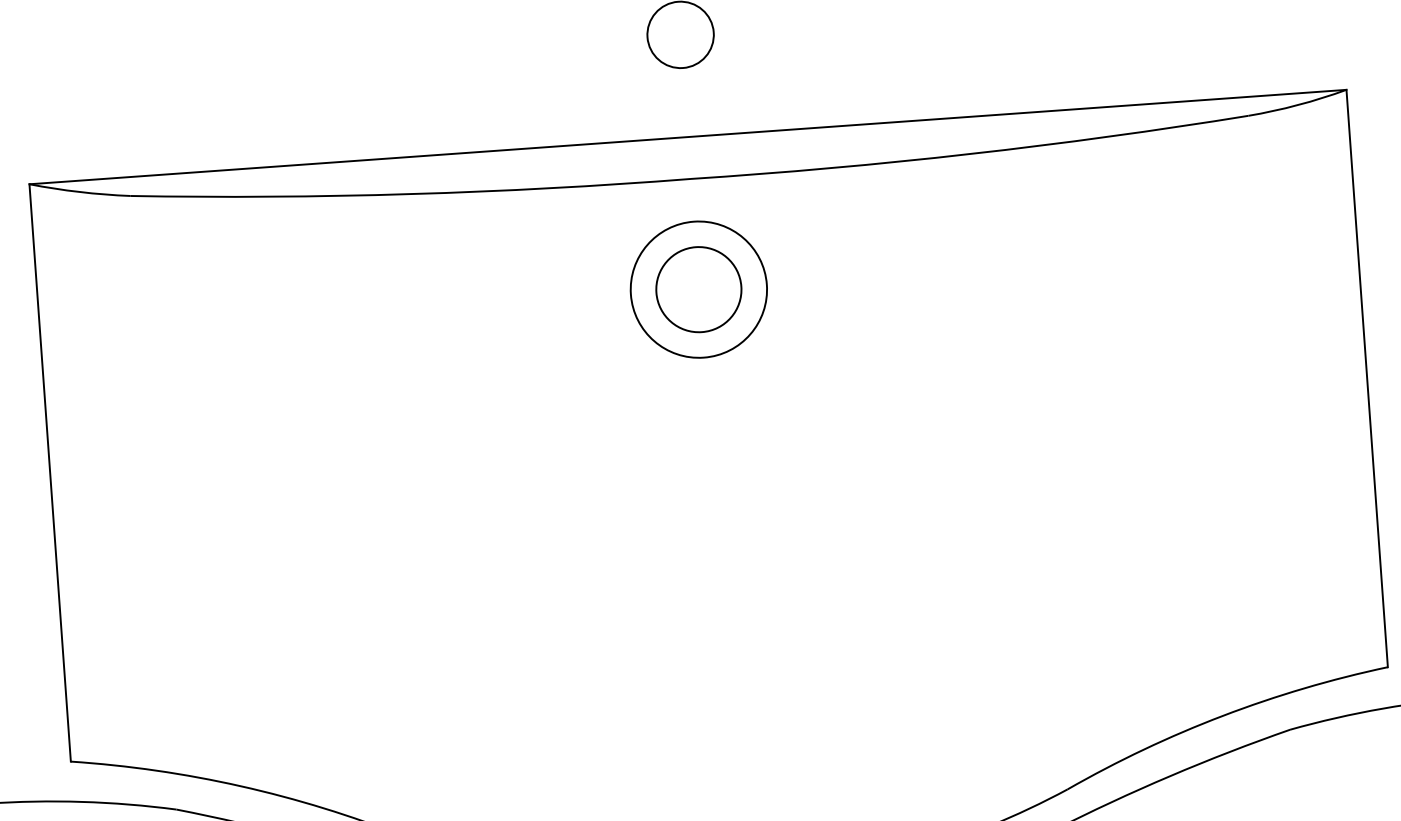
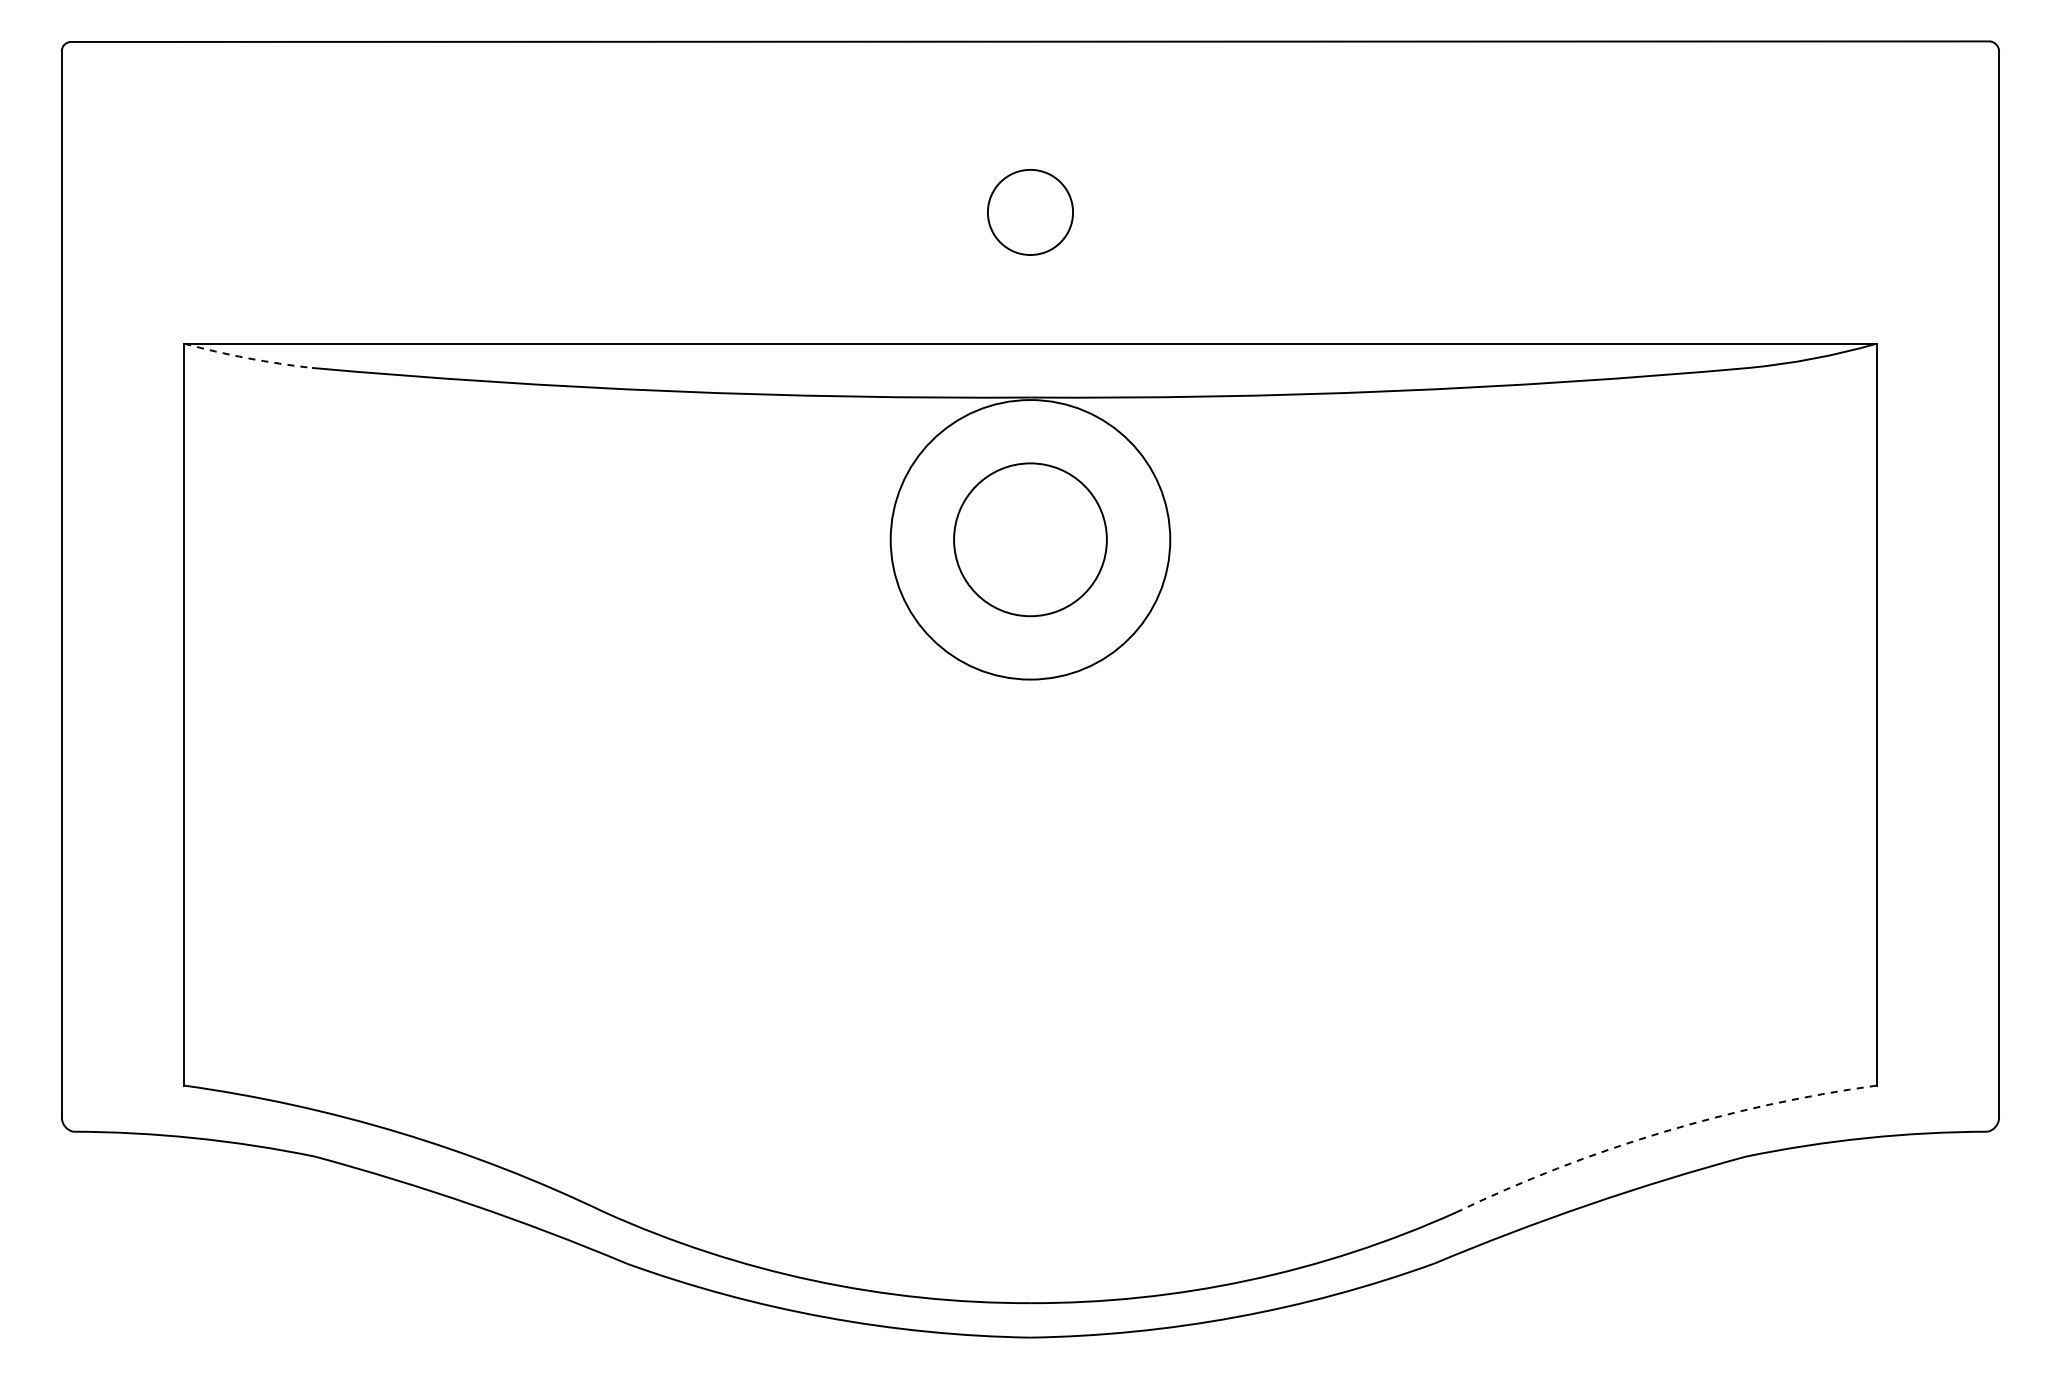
arc: (79, 192) -> (247, 358), solid -> dashed
circle: (698, 289) -> (1030, 539), size x1.4
circle: (698, 289) -> (1030, 539), size x1.6
arc: (1223, 715) -> (1661, 1132), solid -> dashed

